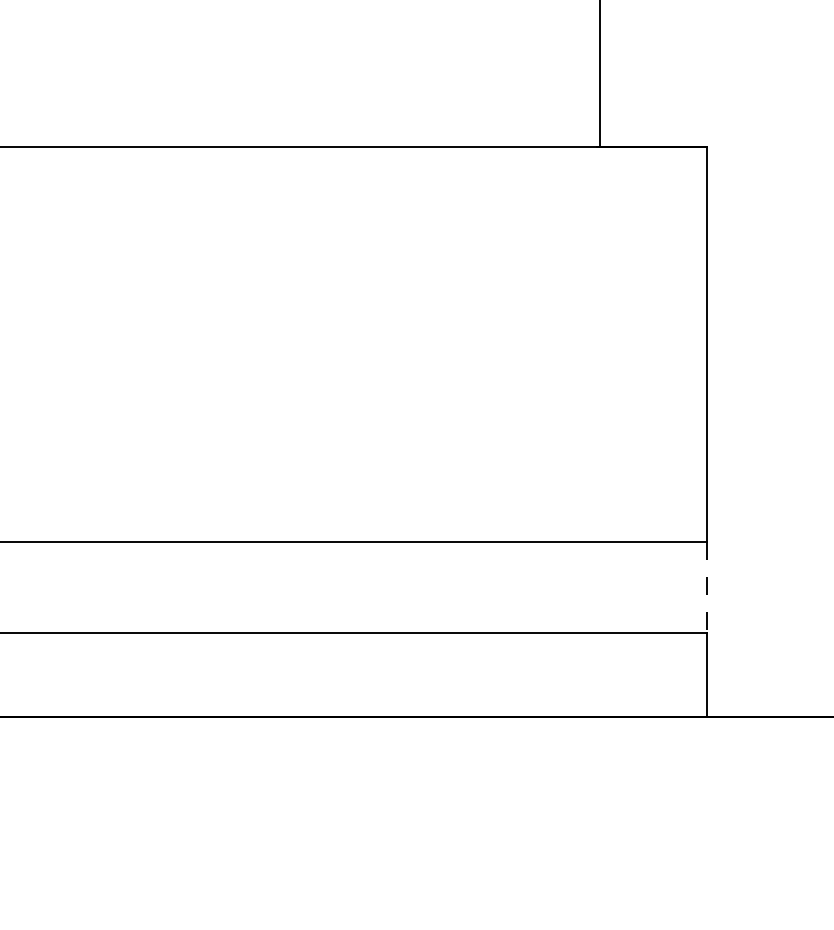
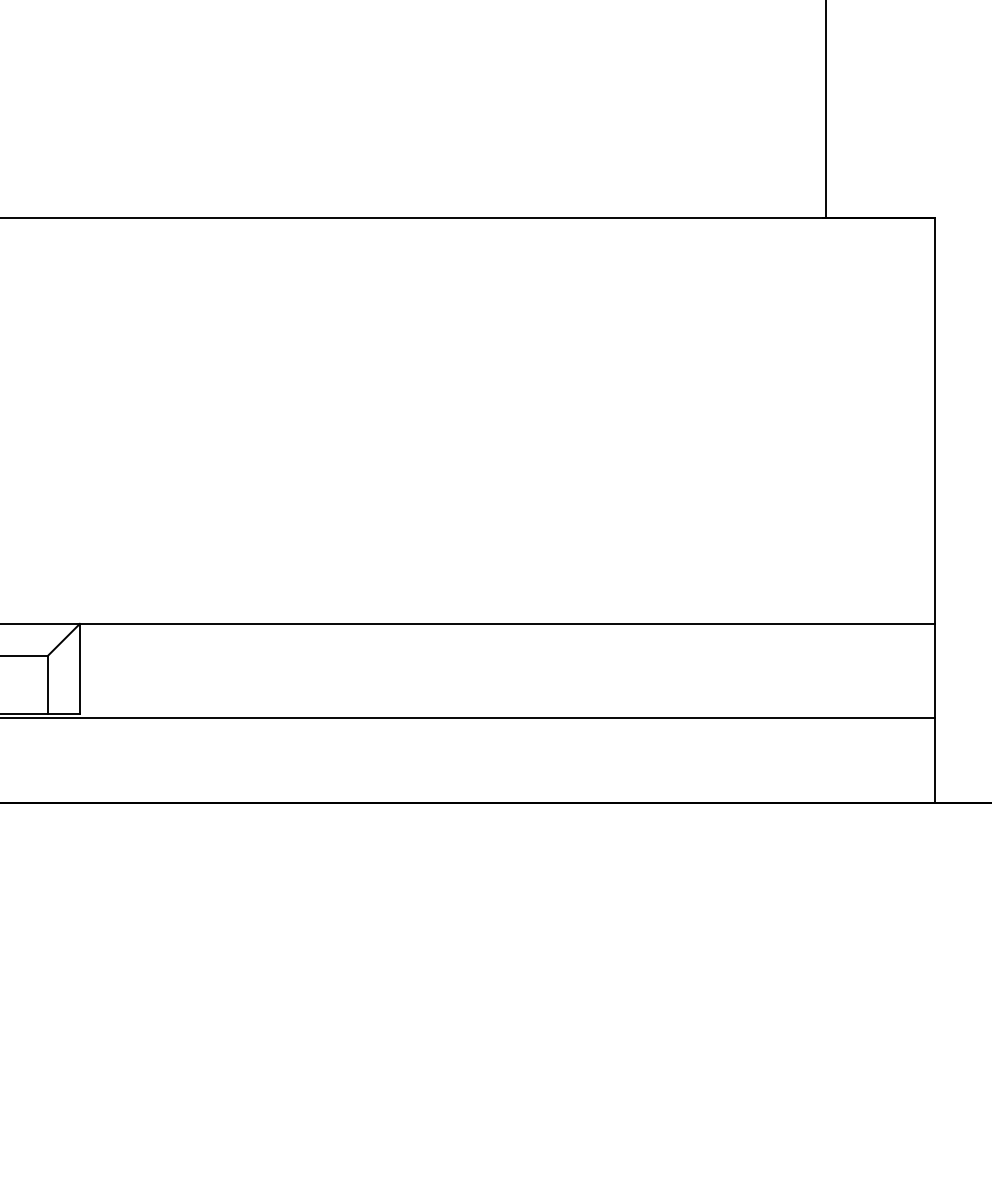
line: (706, 587) -> (935, 670), dashed -> solid

